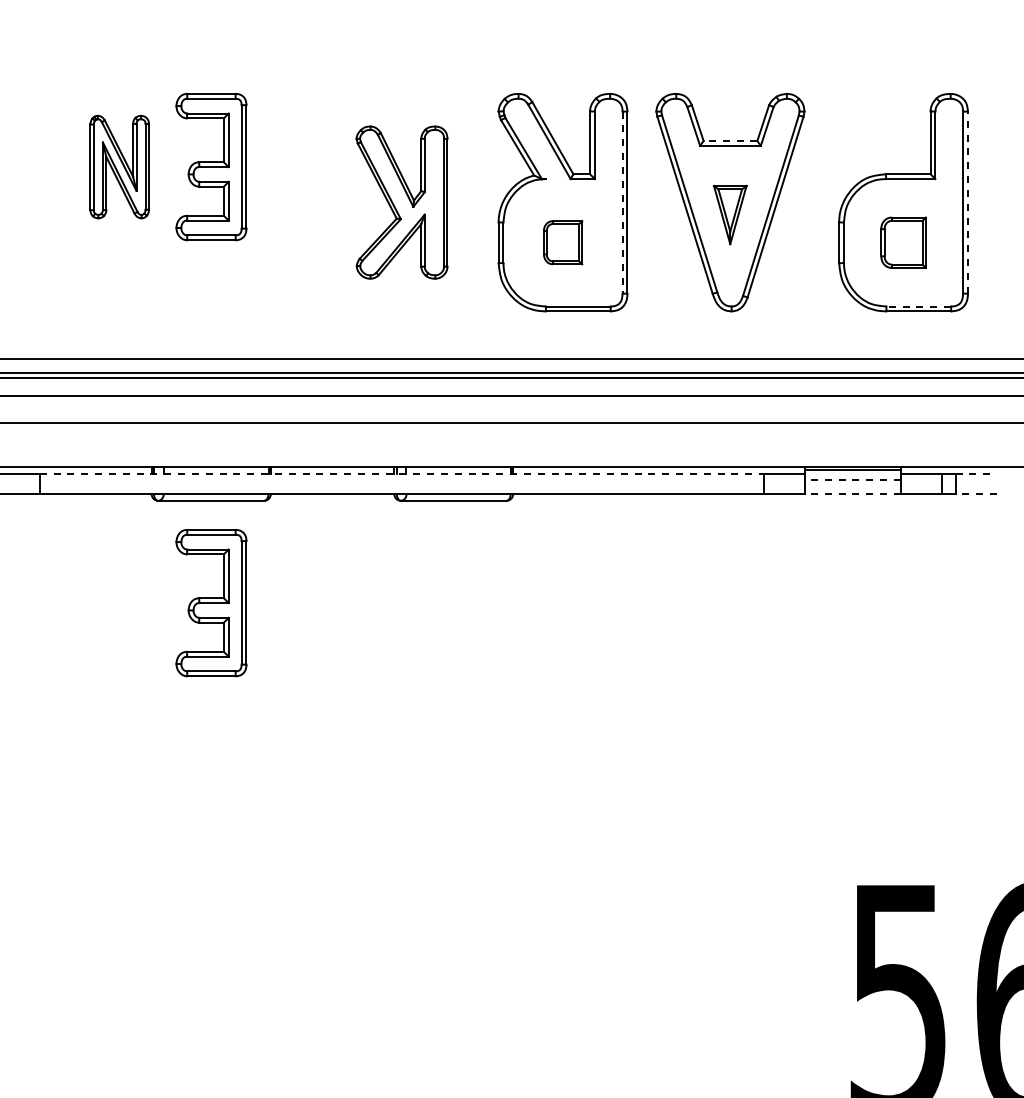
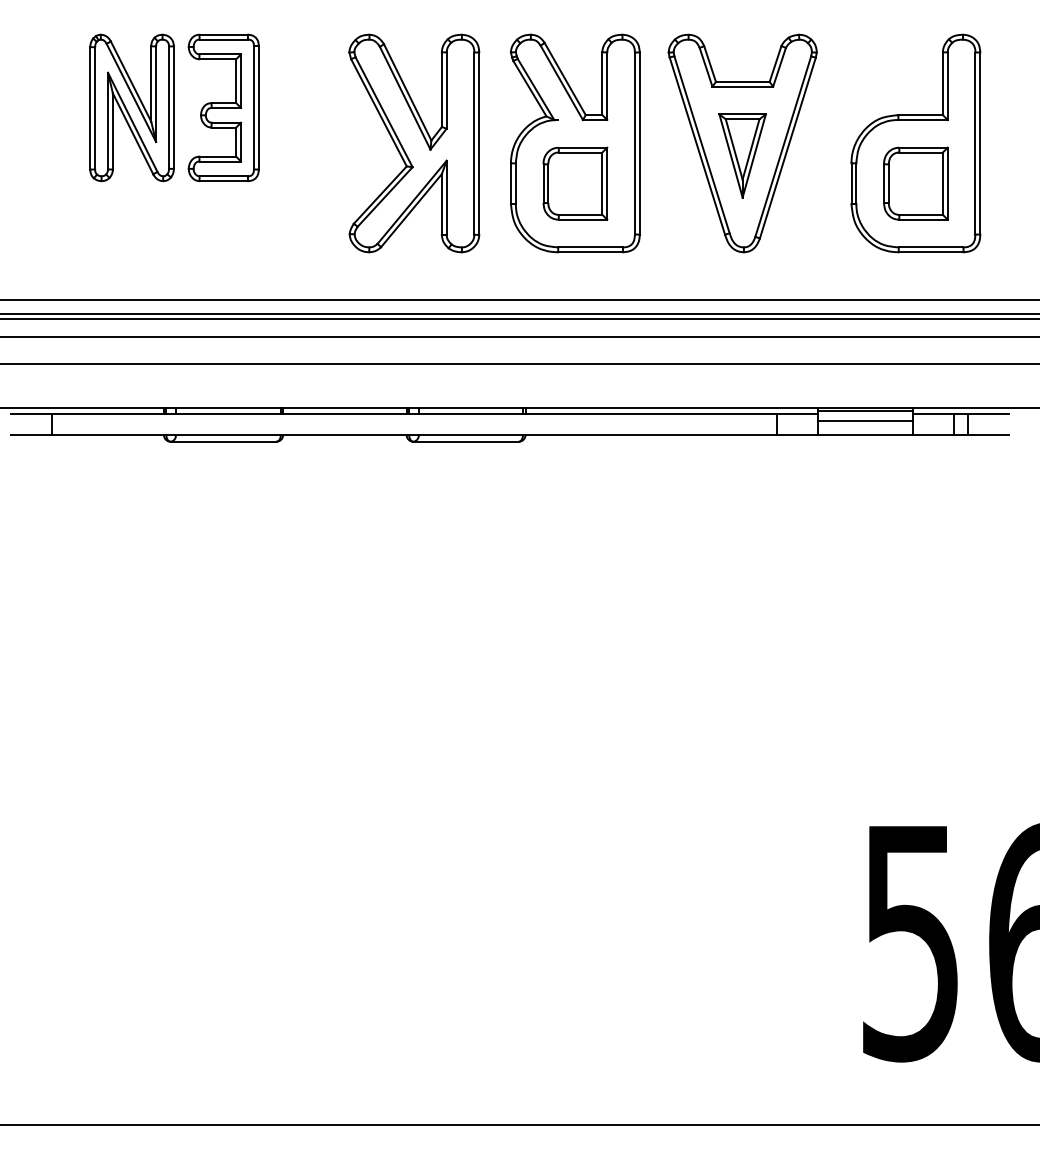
line: (730, 140) -> (742, 81), dashed -> solid
part: (119, 166) -> (131, 107), size x1.43
part: (402, 202) -> (414, 143), size x1.43
line: (622, 202) -> (634, 143), dashed -> solid
line: (968, 202) -> (980, 143), dashed -> solid
part: (730, 214) -> (742, 155), size x1.43
part: (563, 242) -> (575, 183), size x1.67
part: (903, 242) -> (915, 183), size x1.43
line: (918, 306) -> (930, 247), dashed -> solid
line: (402, 473) -> (414, 414), dashed -> solid
line: (976, 473) -> (988, 414), dashed -> solid
line: (853, 480) -> (865, 421), dashed -> solid
line: (853, 493) -> (865, 434), dashed -> solid
line: (976, 493) -> (988, 434), dashed -> solid
part: (211, 602) -> (223, 543), removed

